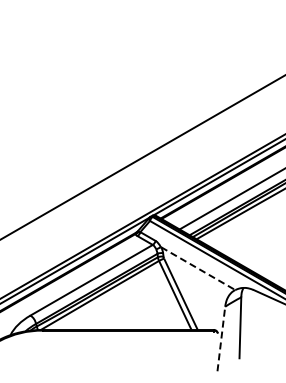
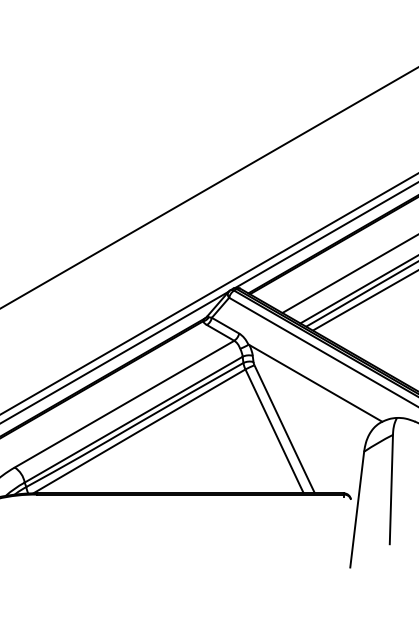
line: (198, 268) -> (316, 383), dashed -> solid
line: (221, 338) -> (357, 508), dashed -> solid

